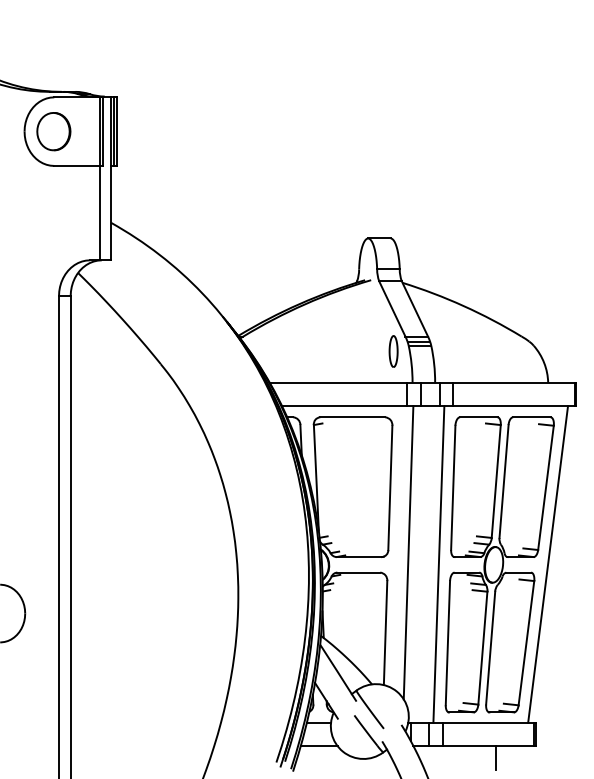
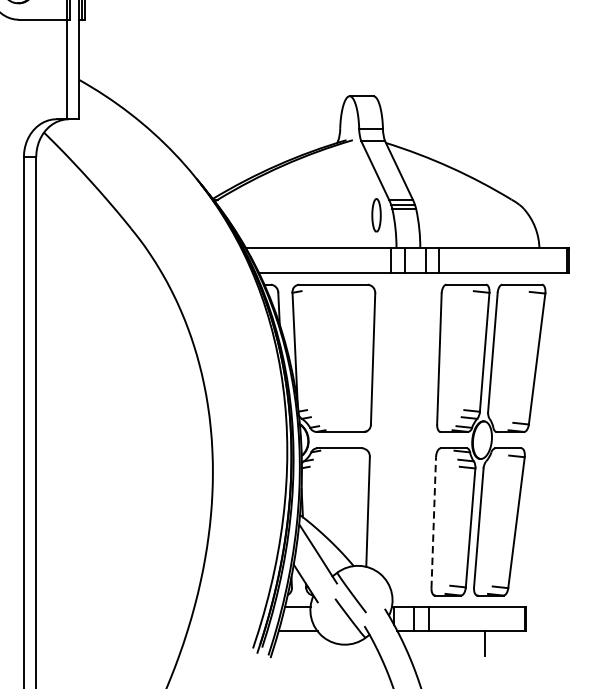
line: (408, 552) -> (392, 427), removed
line: (438, 564) -> (423, 439), removed
line: (548, 564) -> (539, 439), removed
line: (447, 642) -> (433, 521), solid -> dashed

